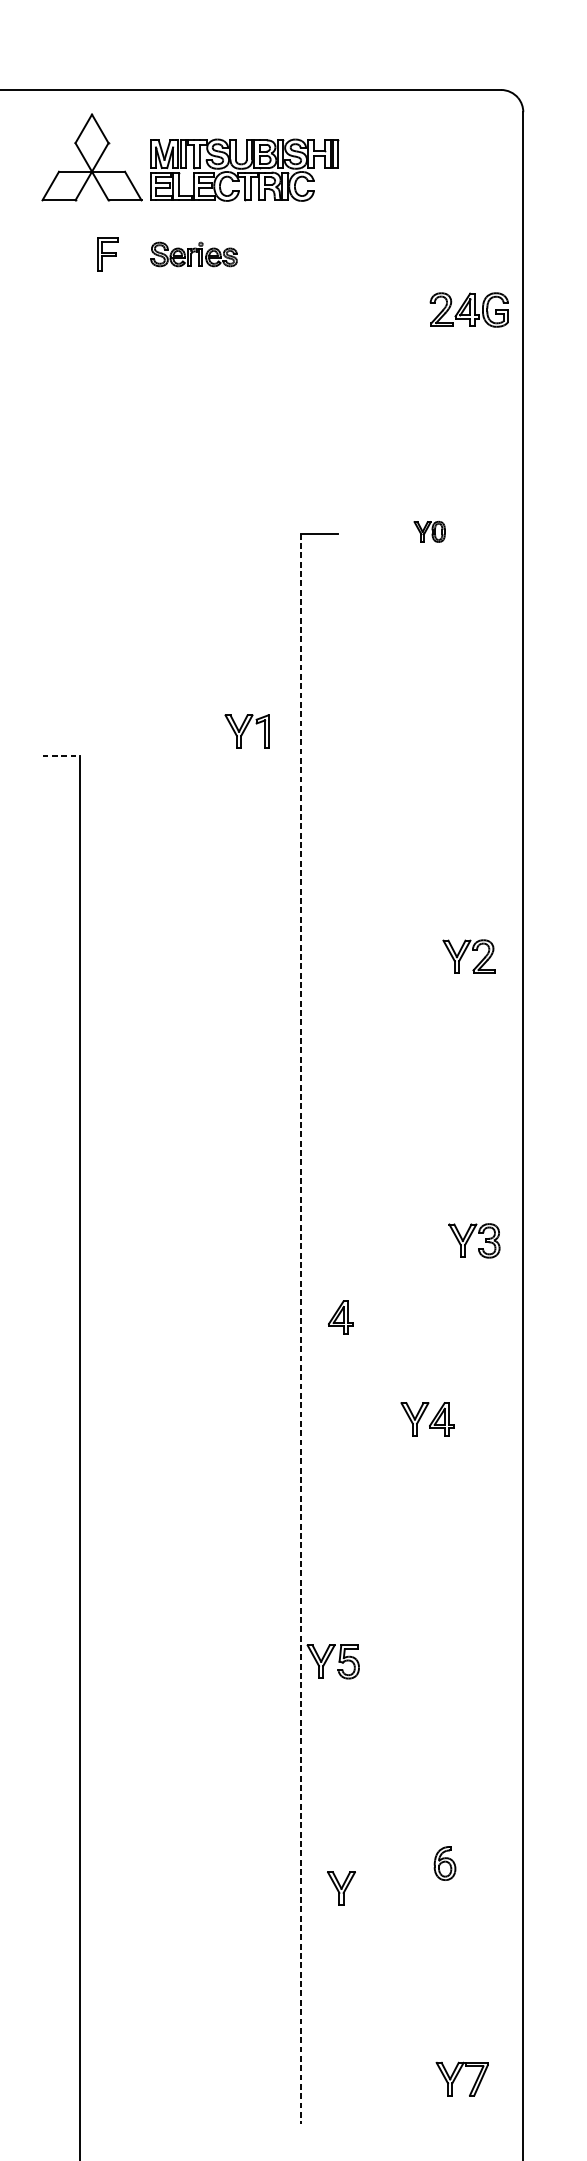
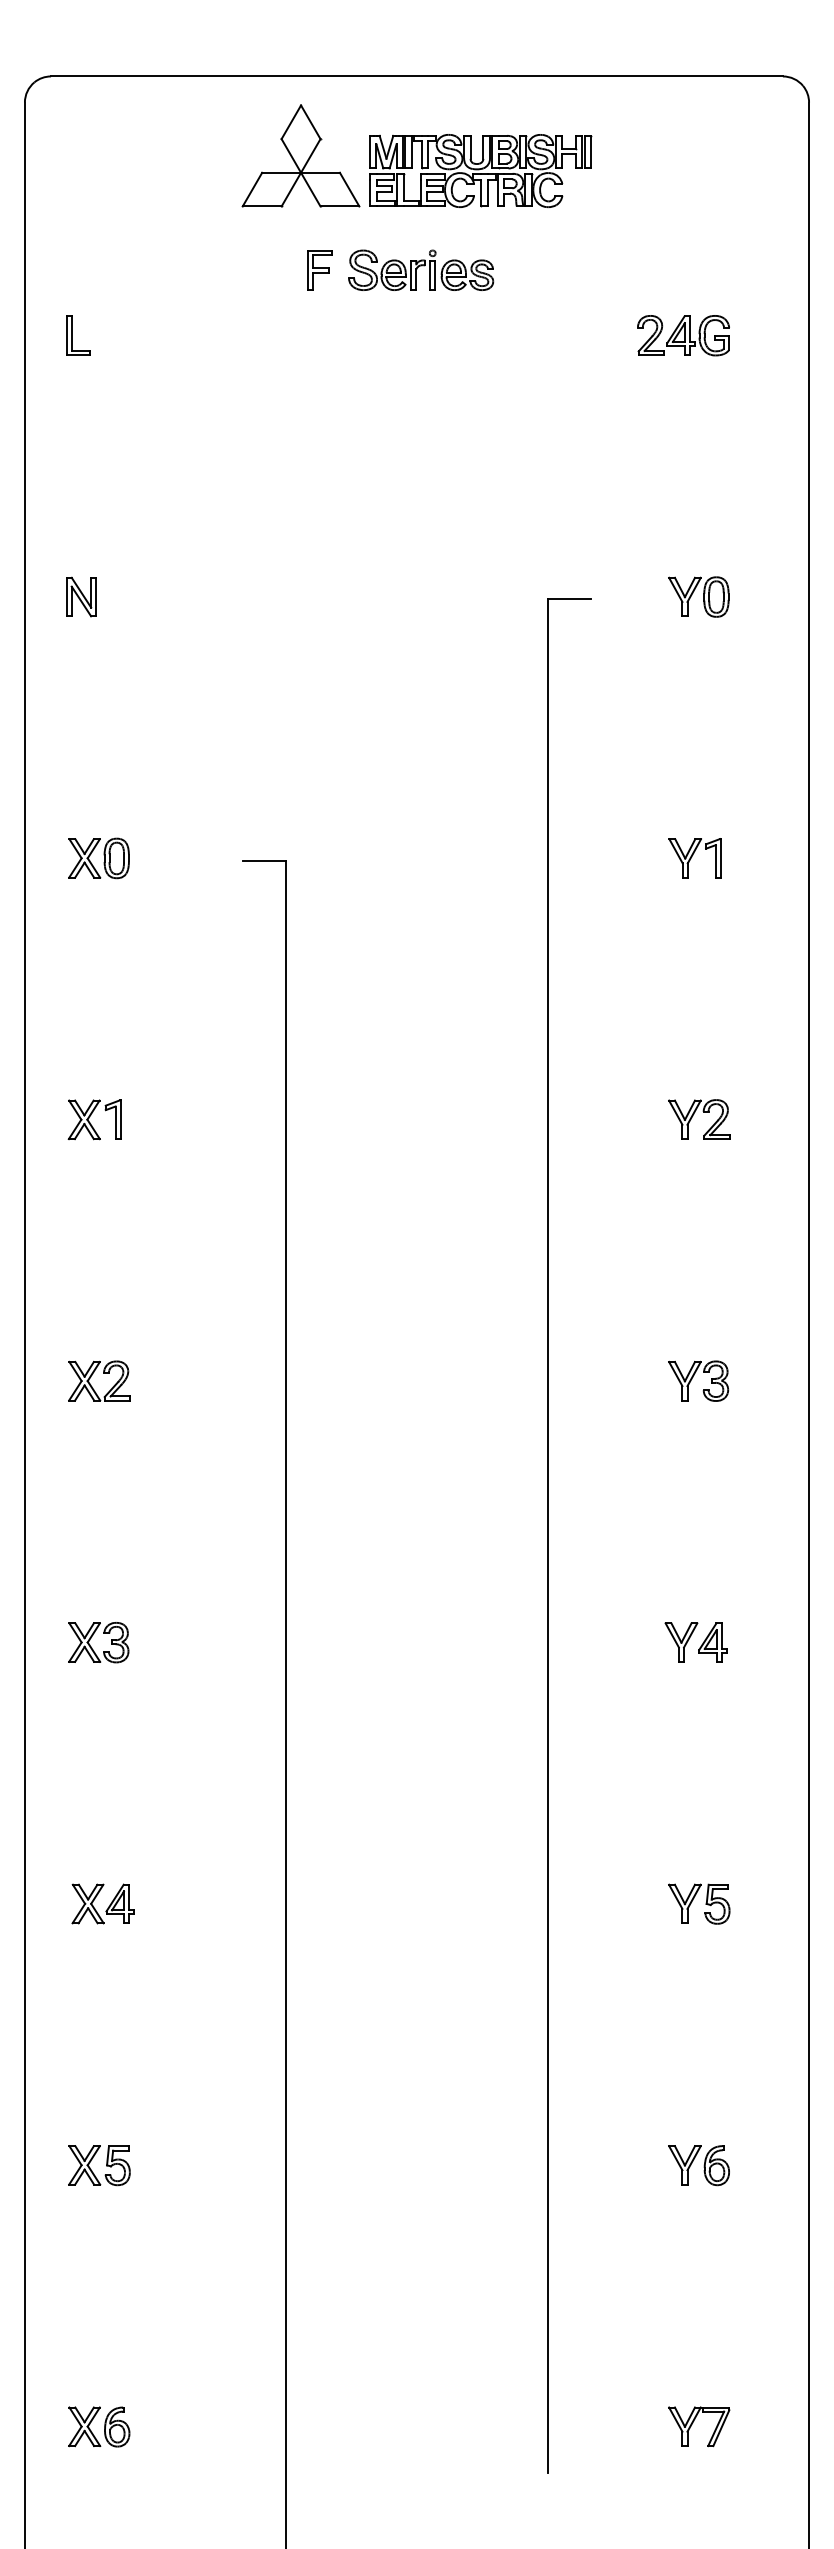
part: (194, 253) -> (421, 269), size x1.43
part: (469, 309) -> (683, 335), moved
part: (429, 531) -> (698, 596), size x1.67
part: (246, 731) -> (694, 858), moved
line: (60, 755) -> (264, 860), dashed -> solid
part: (464, 954) -> (693, 1116), moved
part: (474, 1240) -> (698, 1380), moved
part: (340, 1317) -> (593, 1522), removed
line: (301, 1328) -> (547, 1535), dashed -> solid
part: (333, 1661) -> (699, 1903), moved
part: (341, 1888) -> (684, 2165), moved
part: (457, 2076) -> (693, 2423), moved

